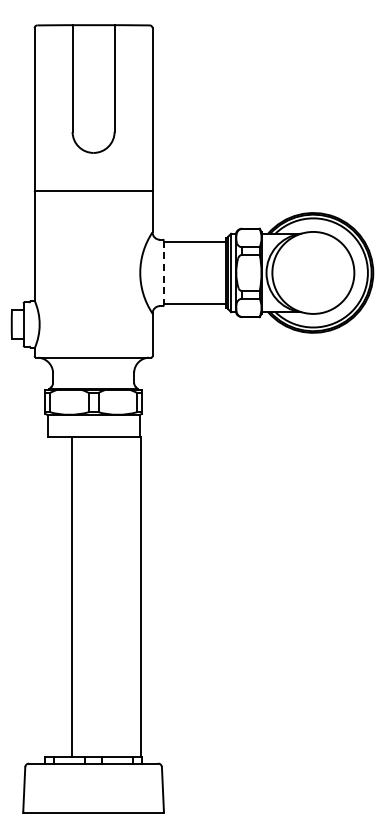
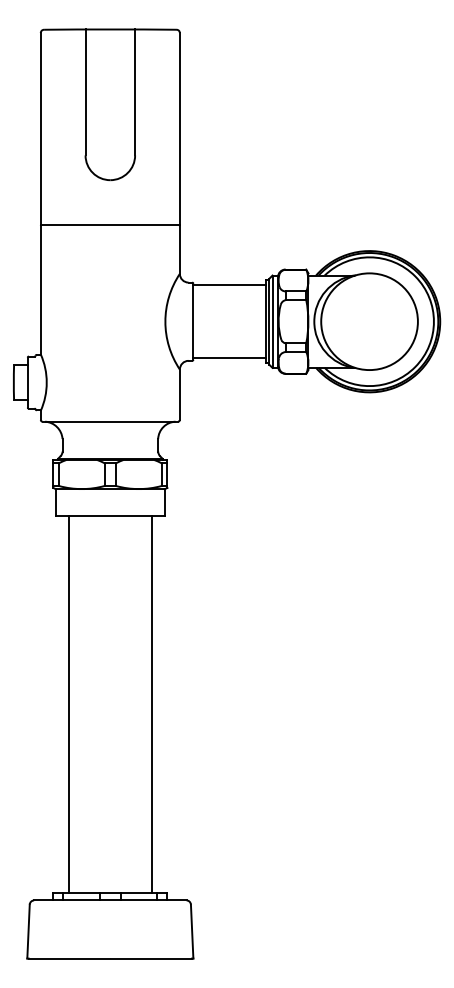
line: (163, 273) -> (192, 322), dashed -> solid
line: (71, 597) -> (68, 704), moved
line: (140, 597) -> (151, 704), moved

